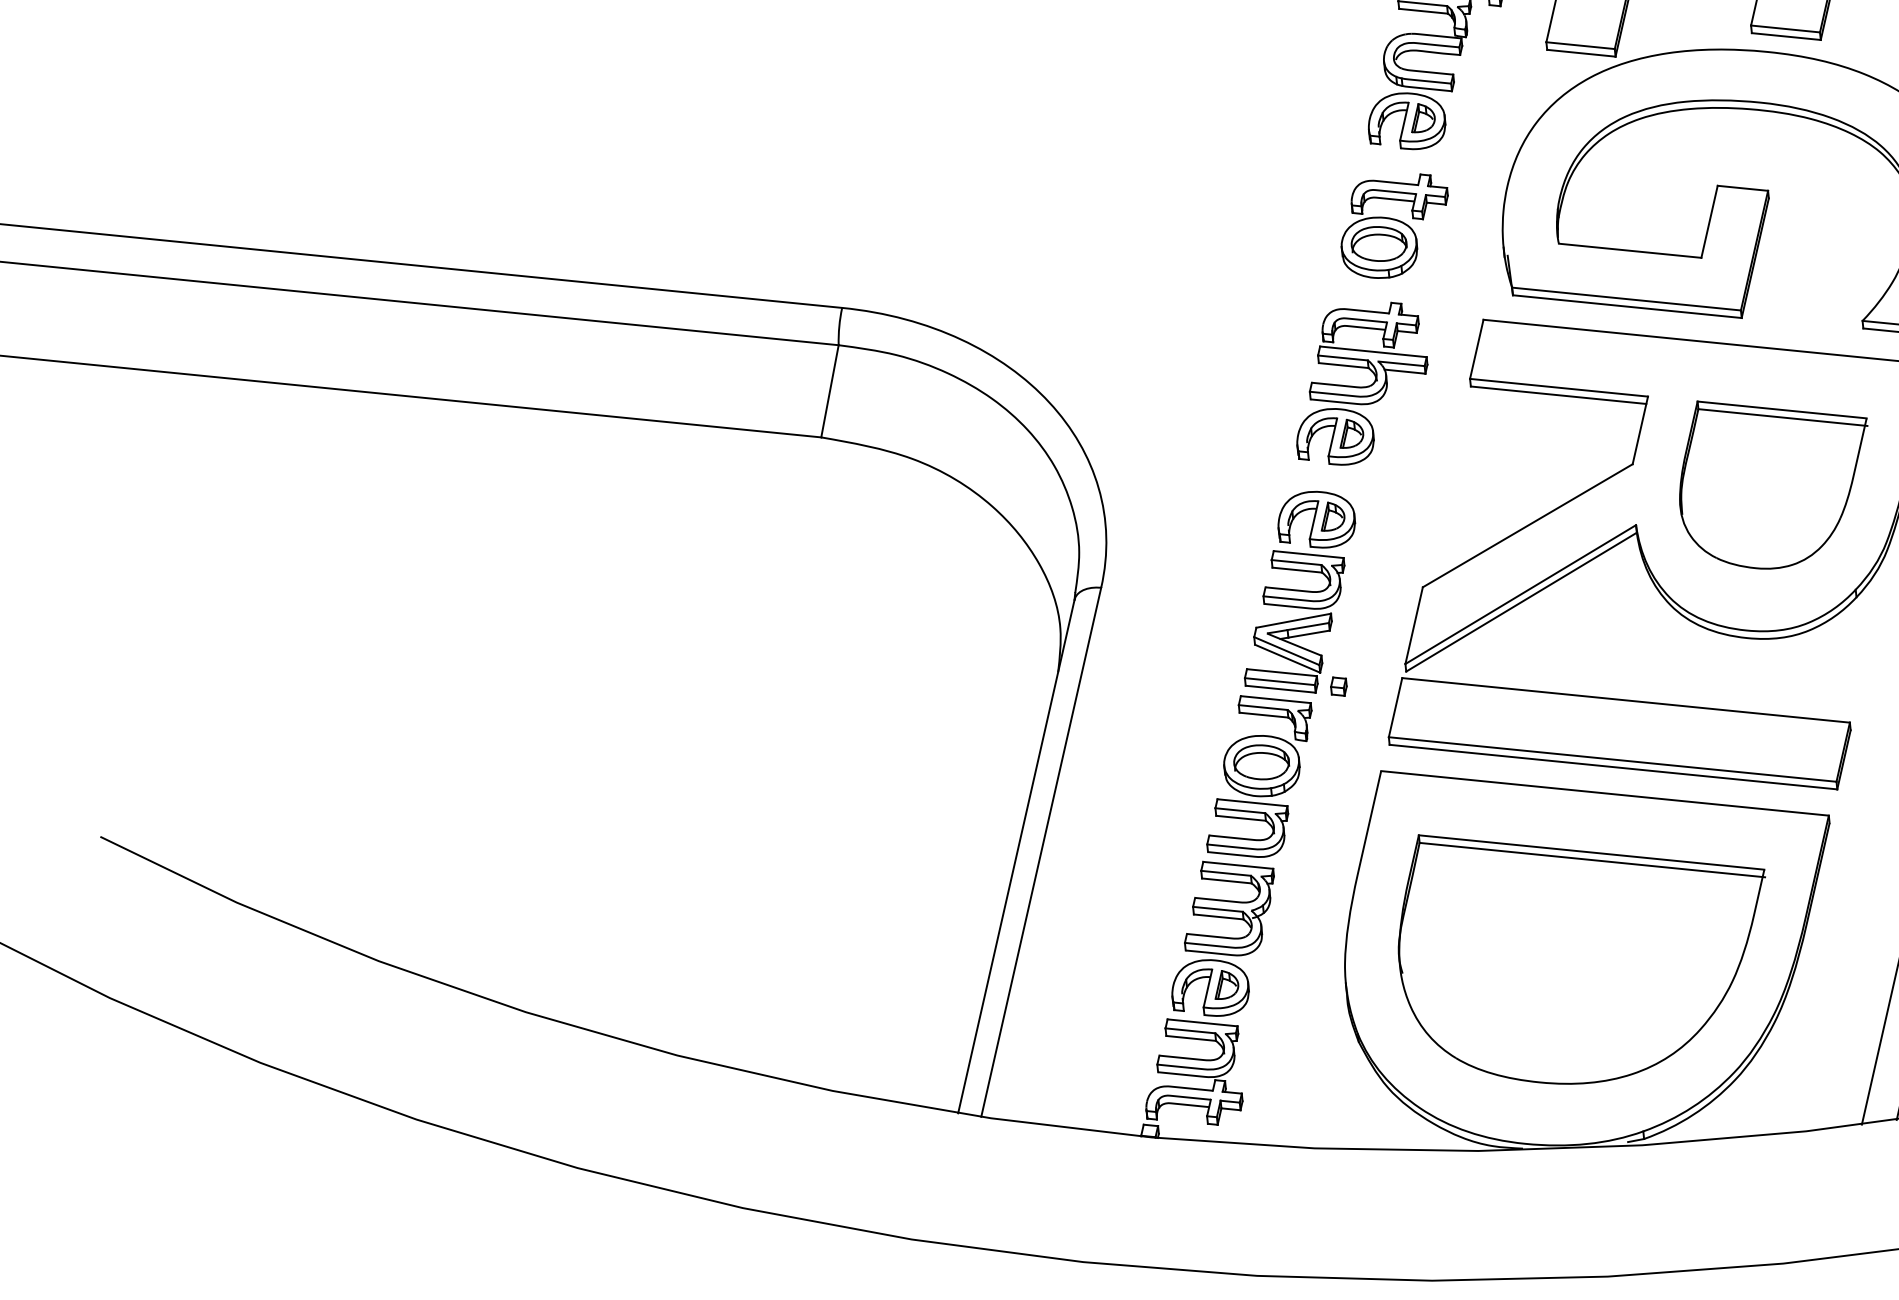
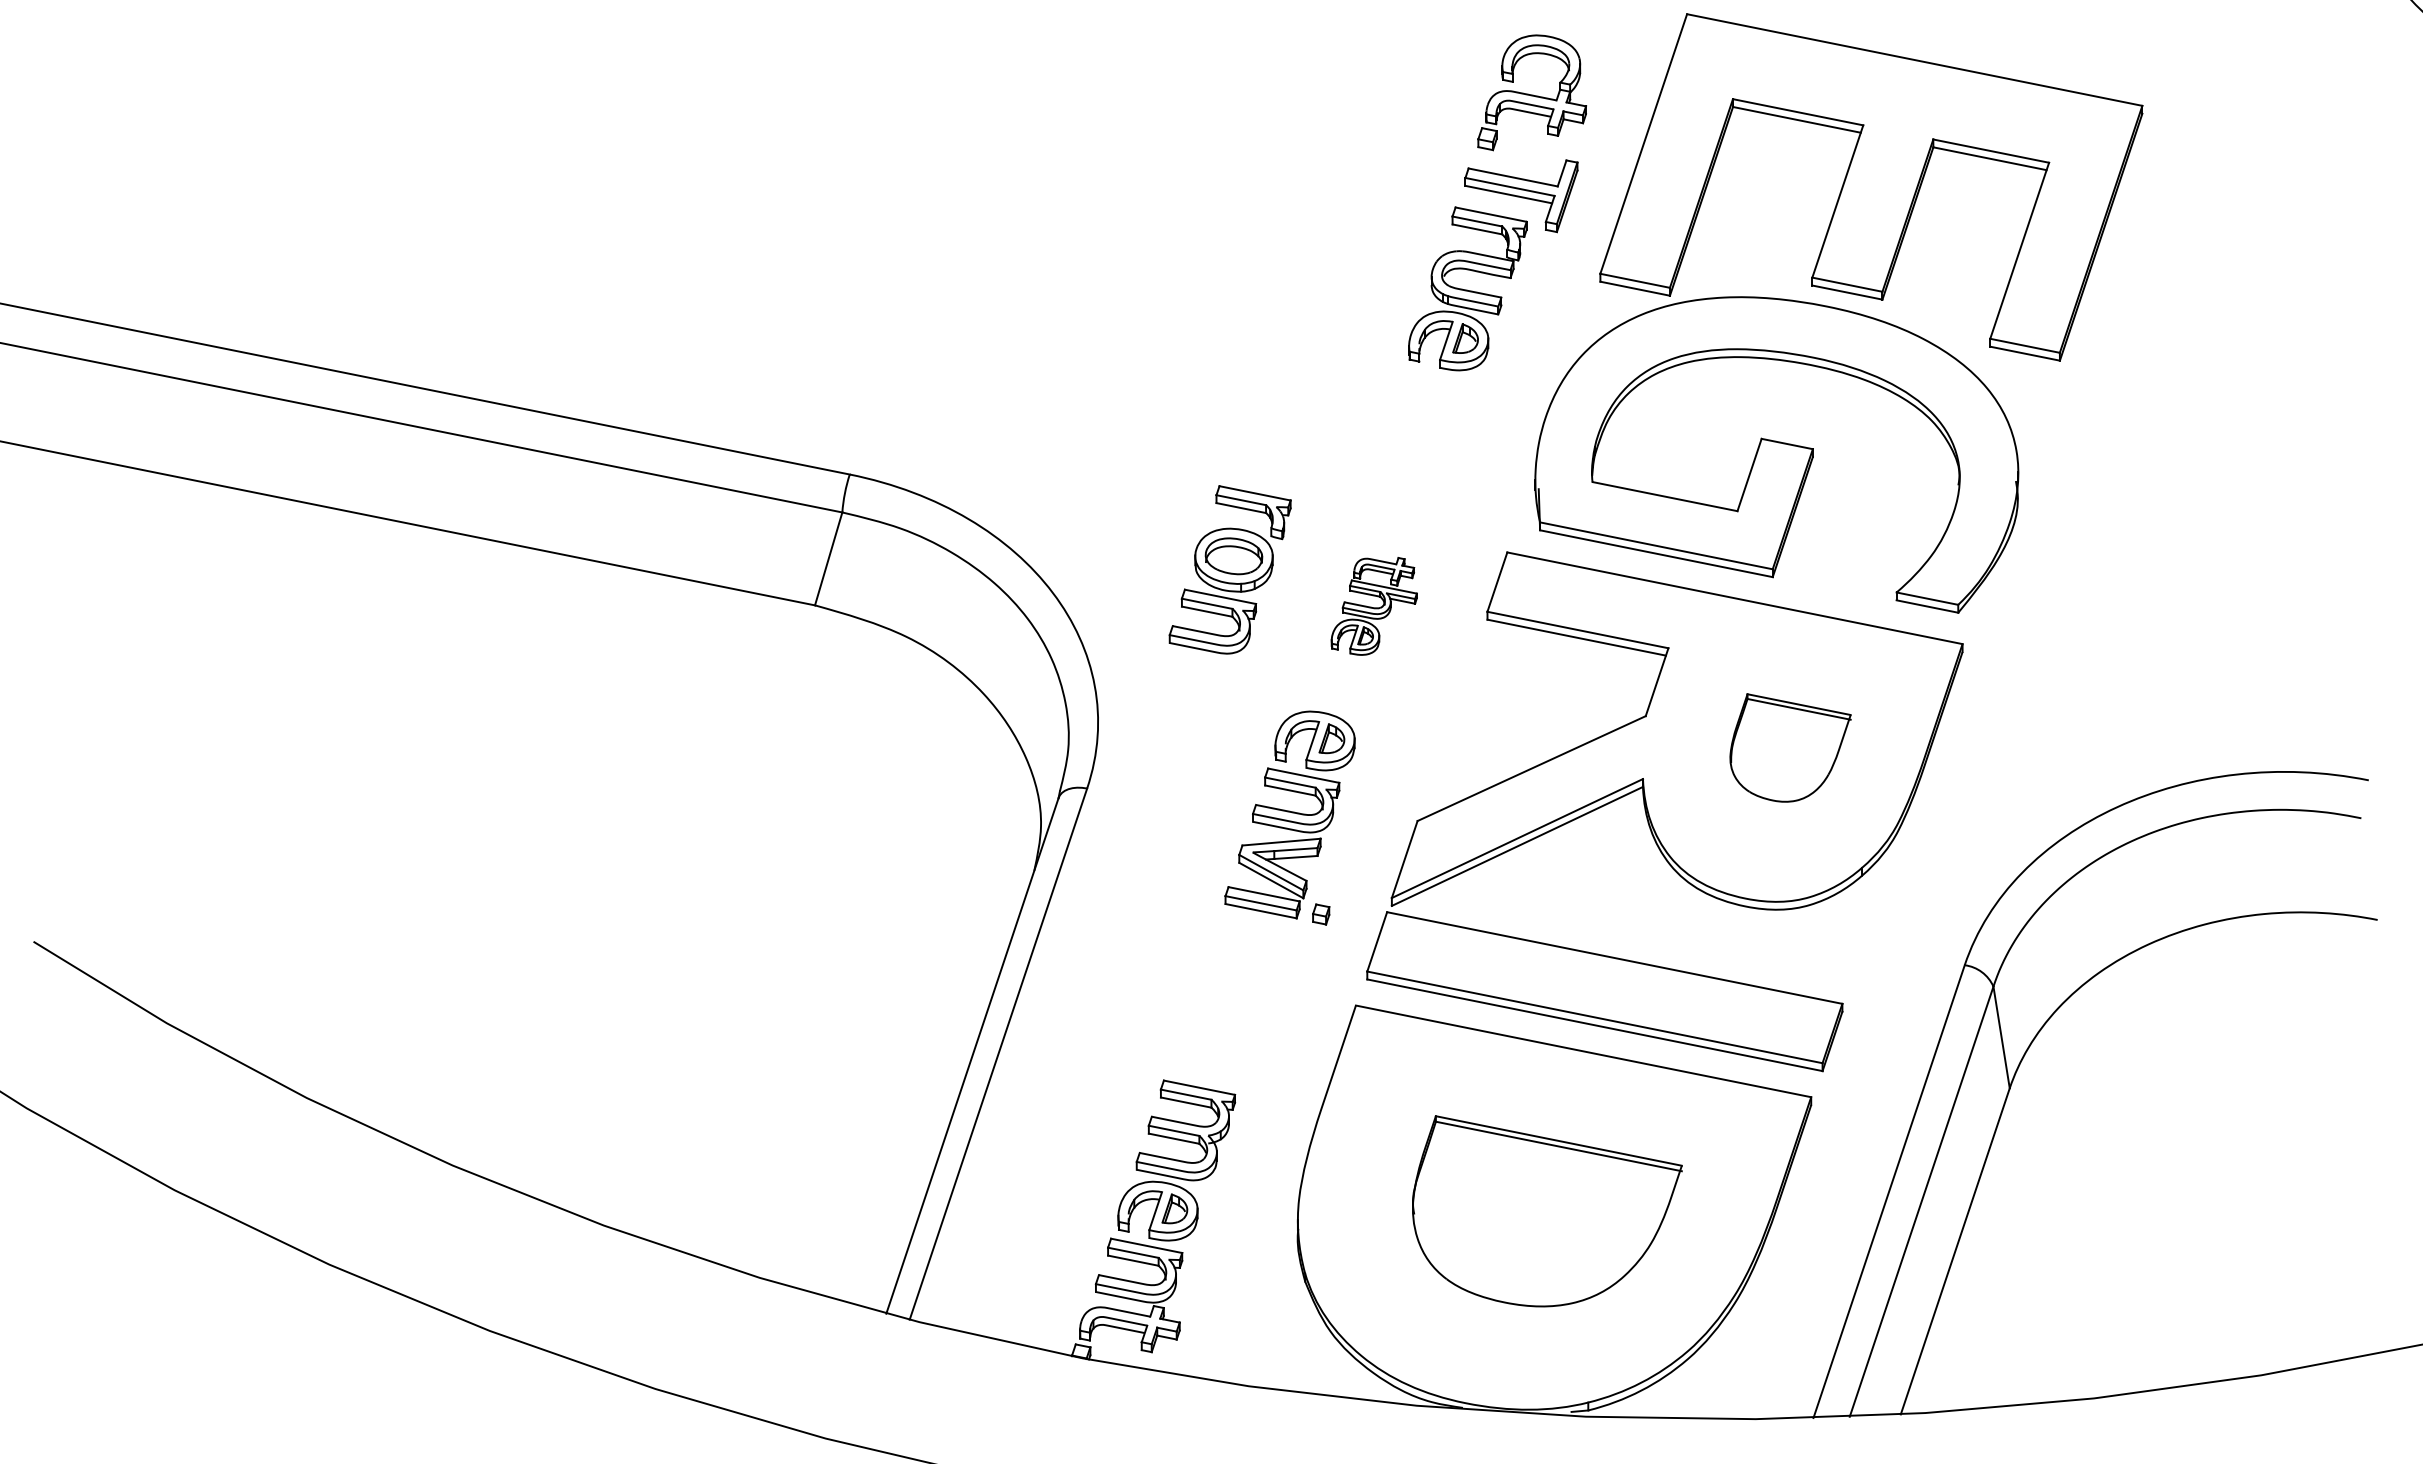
part: (1395, 226) -> (1426, 447), removed
part: (1360, 384) -> (1374, 606), size x0.6
part: (1775, 480) -> (1790, 747), size x0.6
part: (1258, 775) -> (1229, 569), moved
part: (1585, 951) -> (1547, 1211), size x0.7

